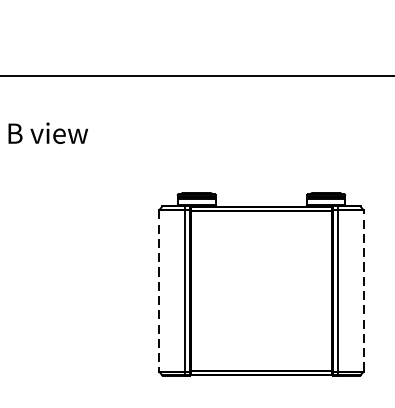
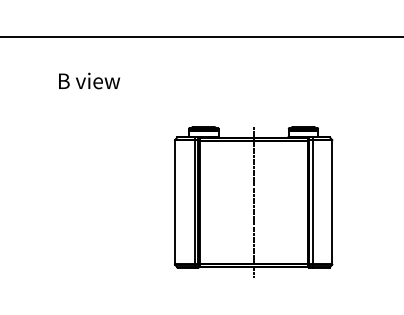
line: (363, 289) -> (332, 201), dashed -> solid
line: (158, 291) -> (174, 202), dashed -> solid
line: (261, 291) -> (253, 202), added

